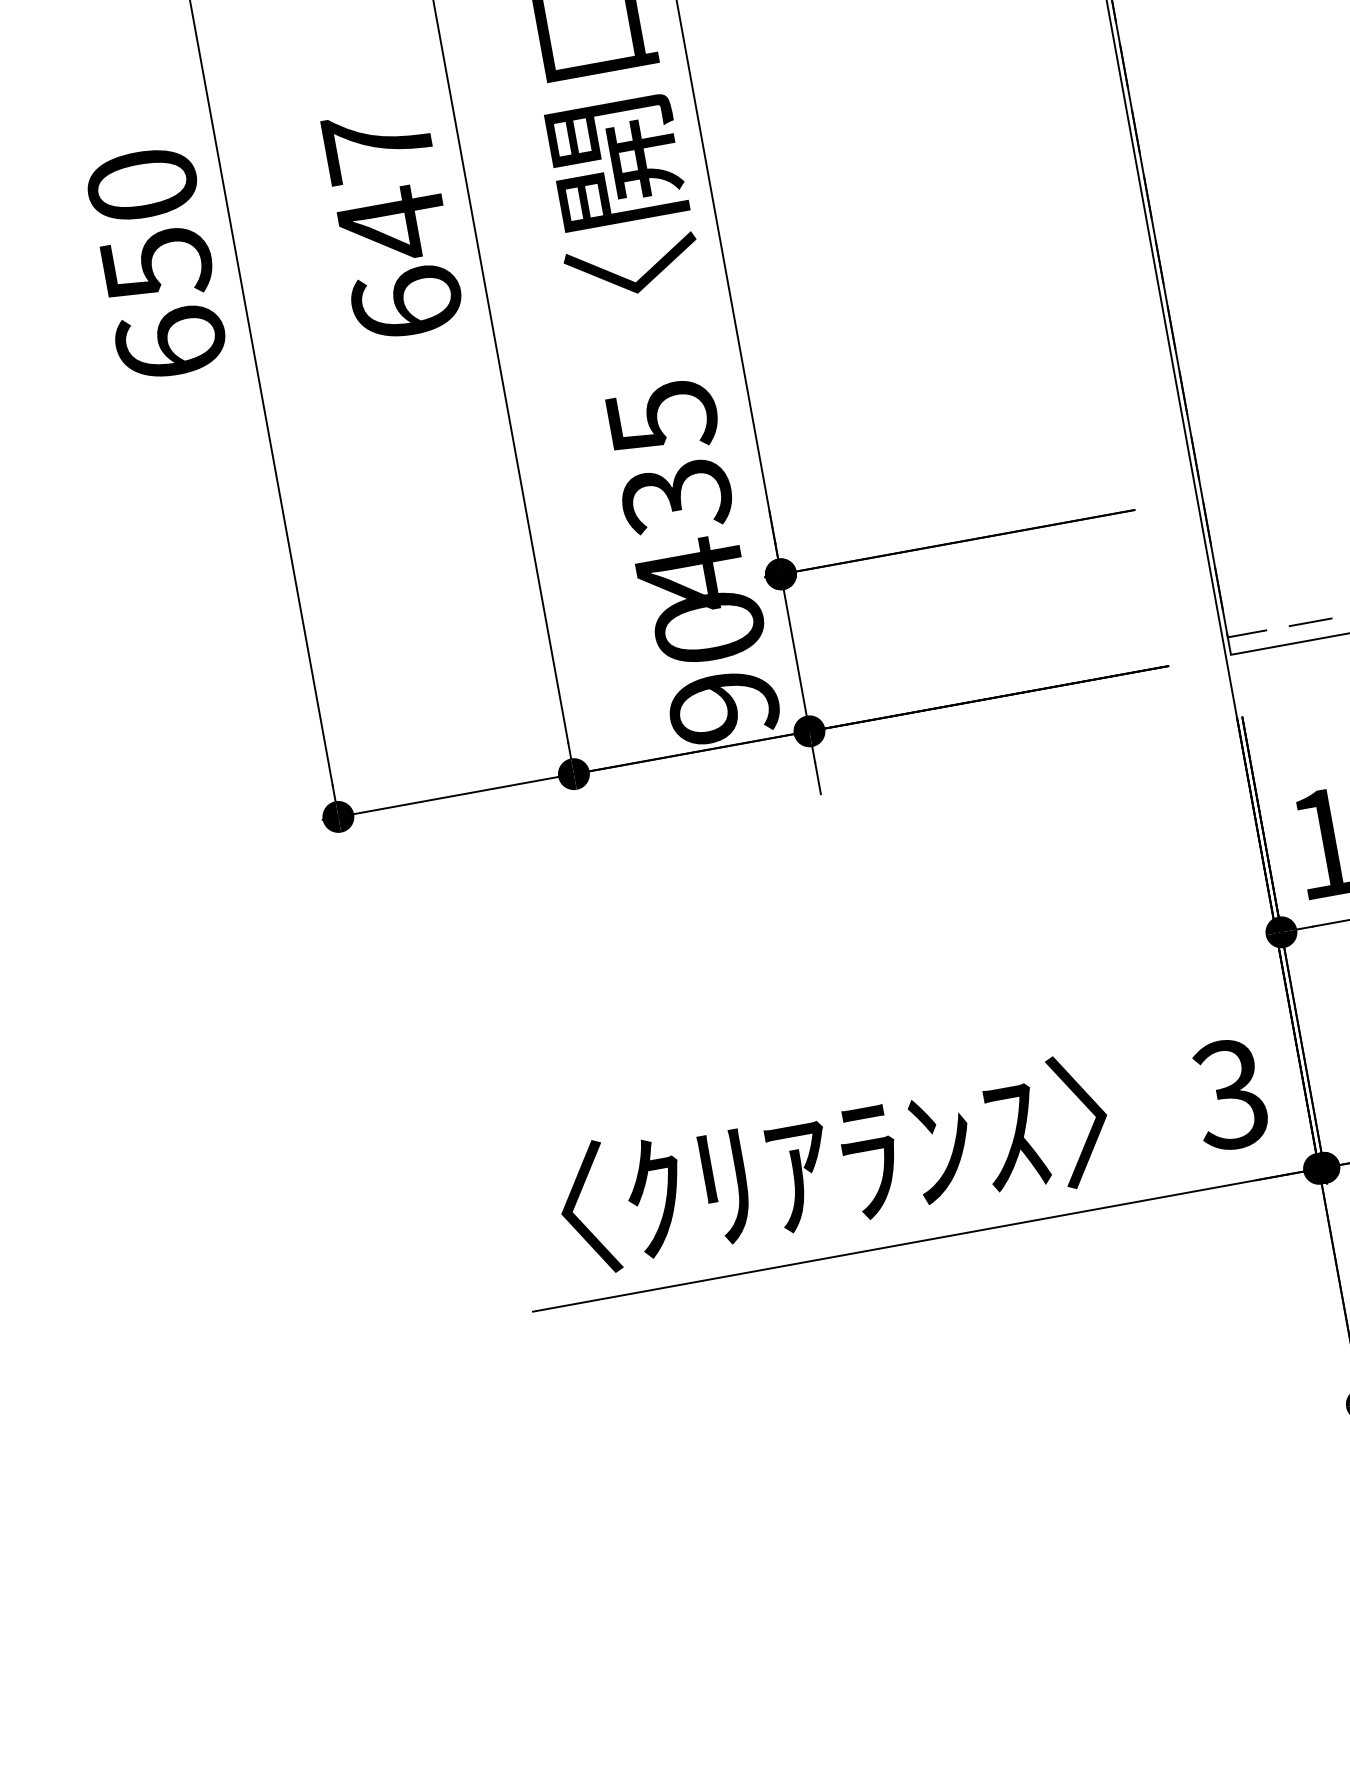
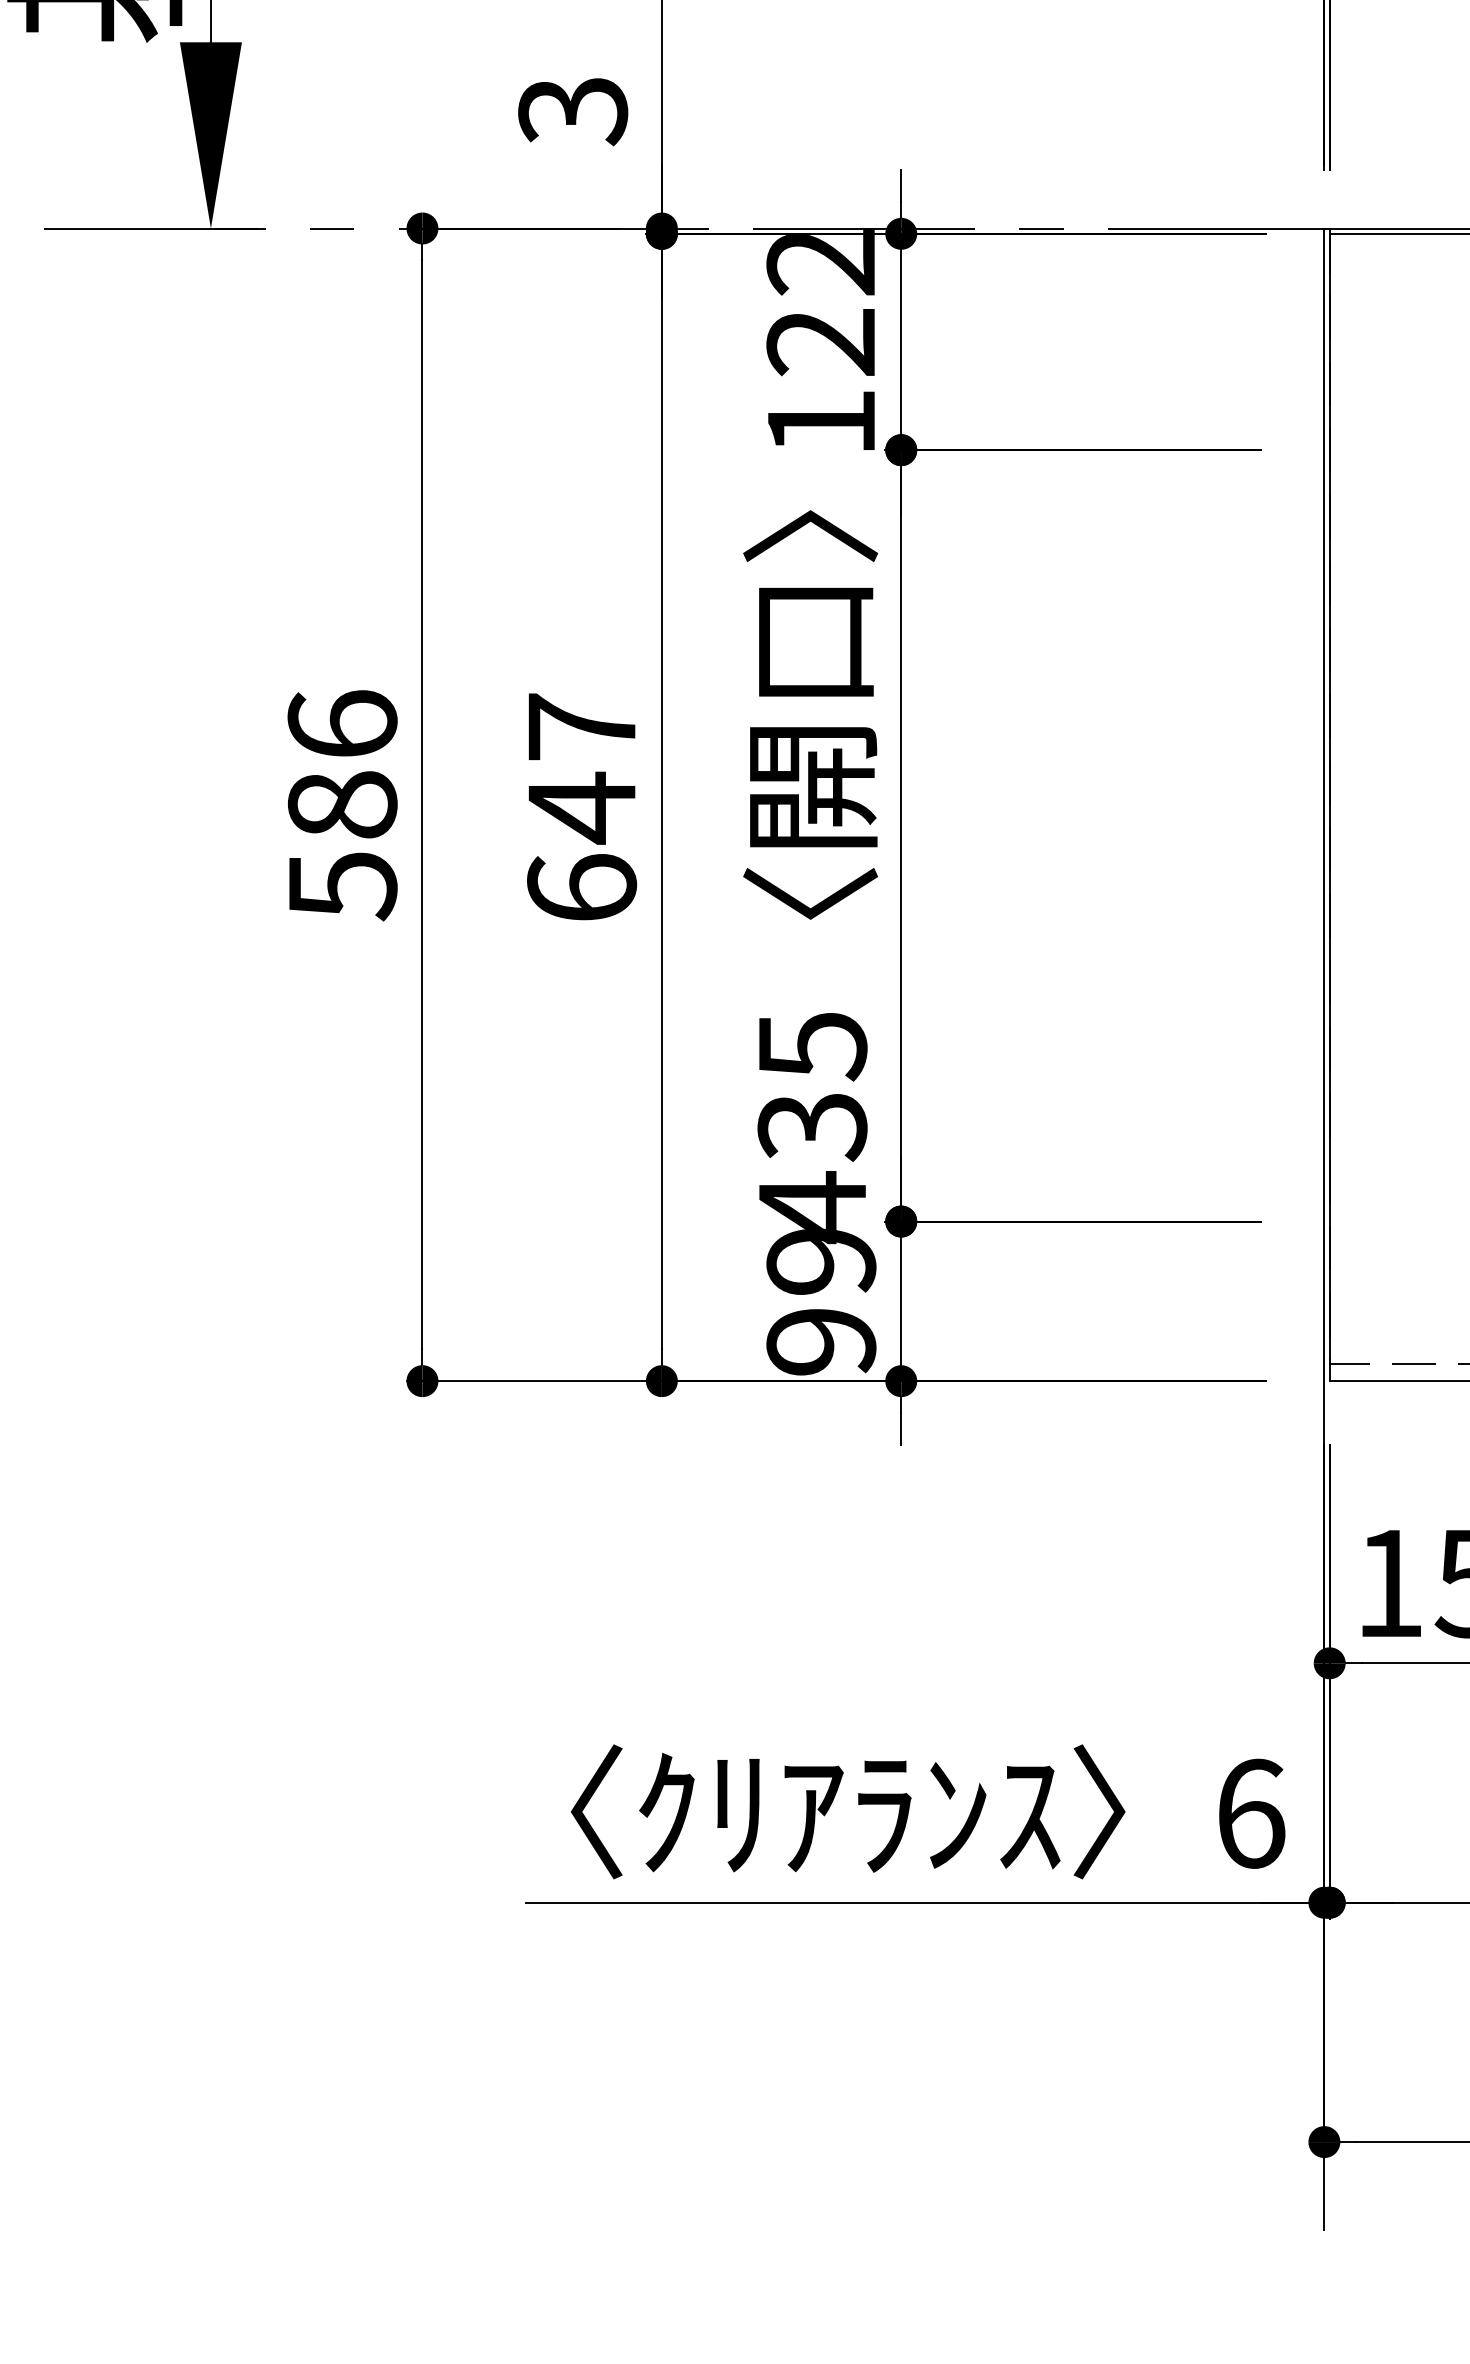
text: (156, 264) -> (342, 805), 650 -> 586
text: (709, 627) -> (821, 1261), 90 -> 99
text: (1230, 1094) -> (1250, 1813), 3 -> 6

